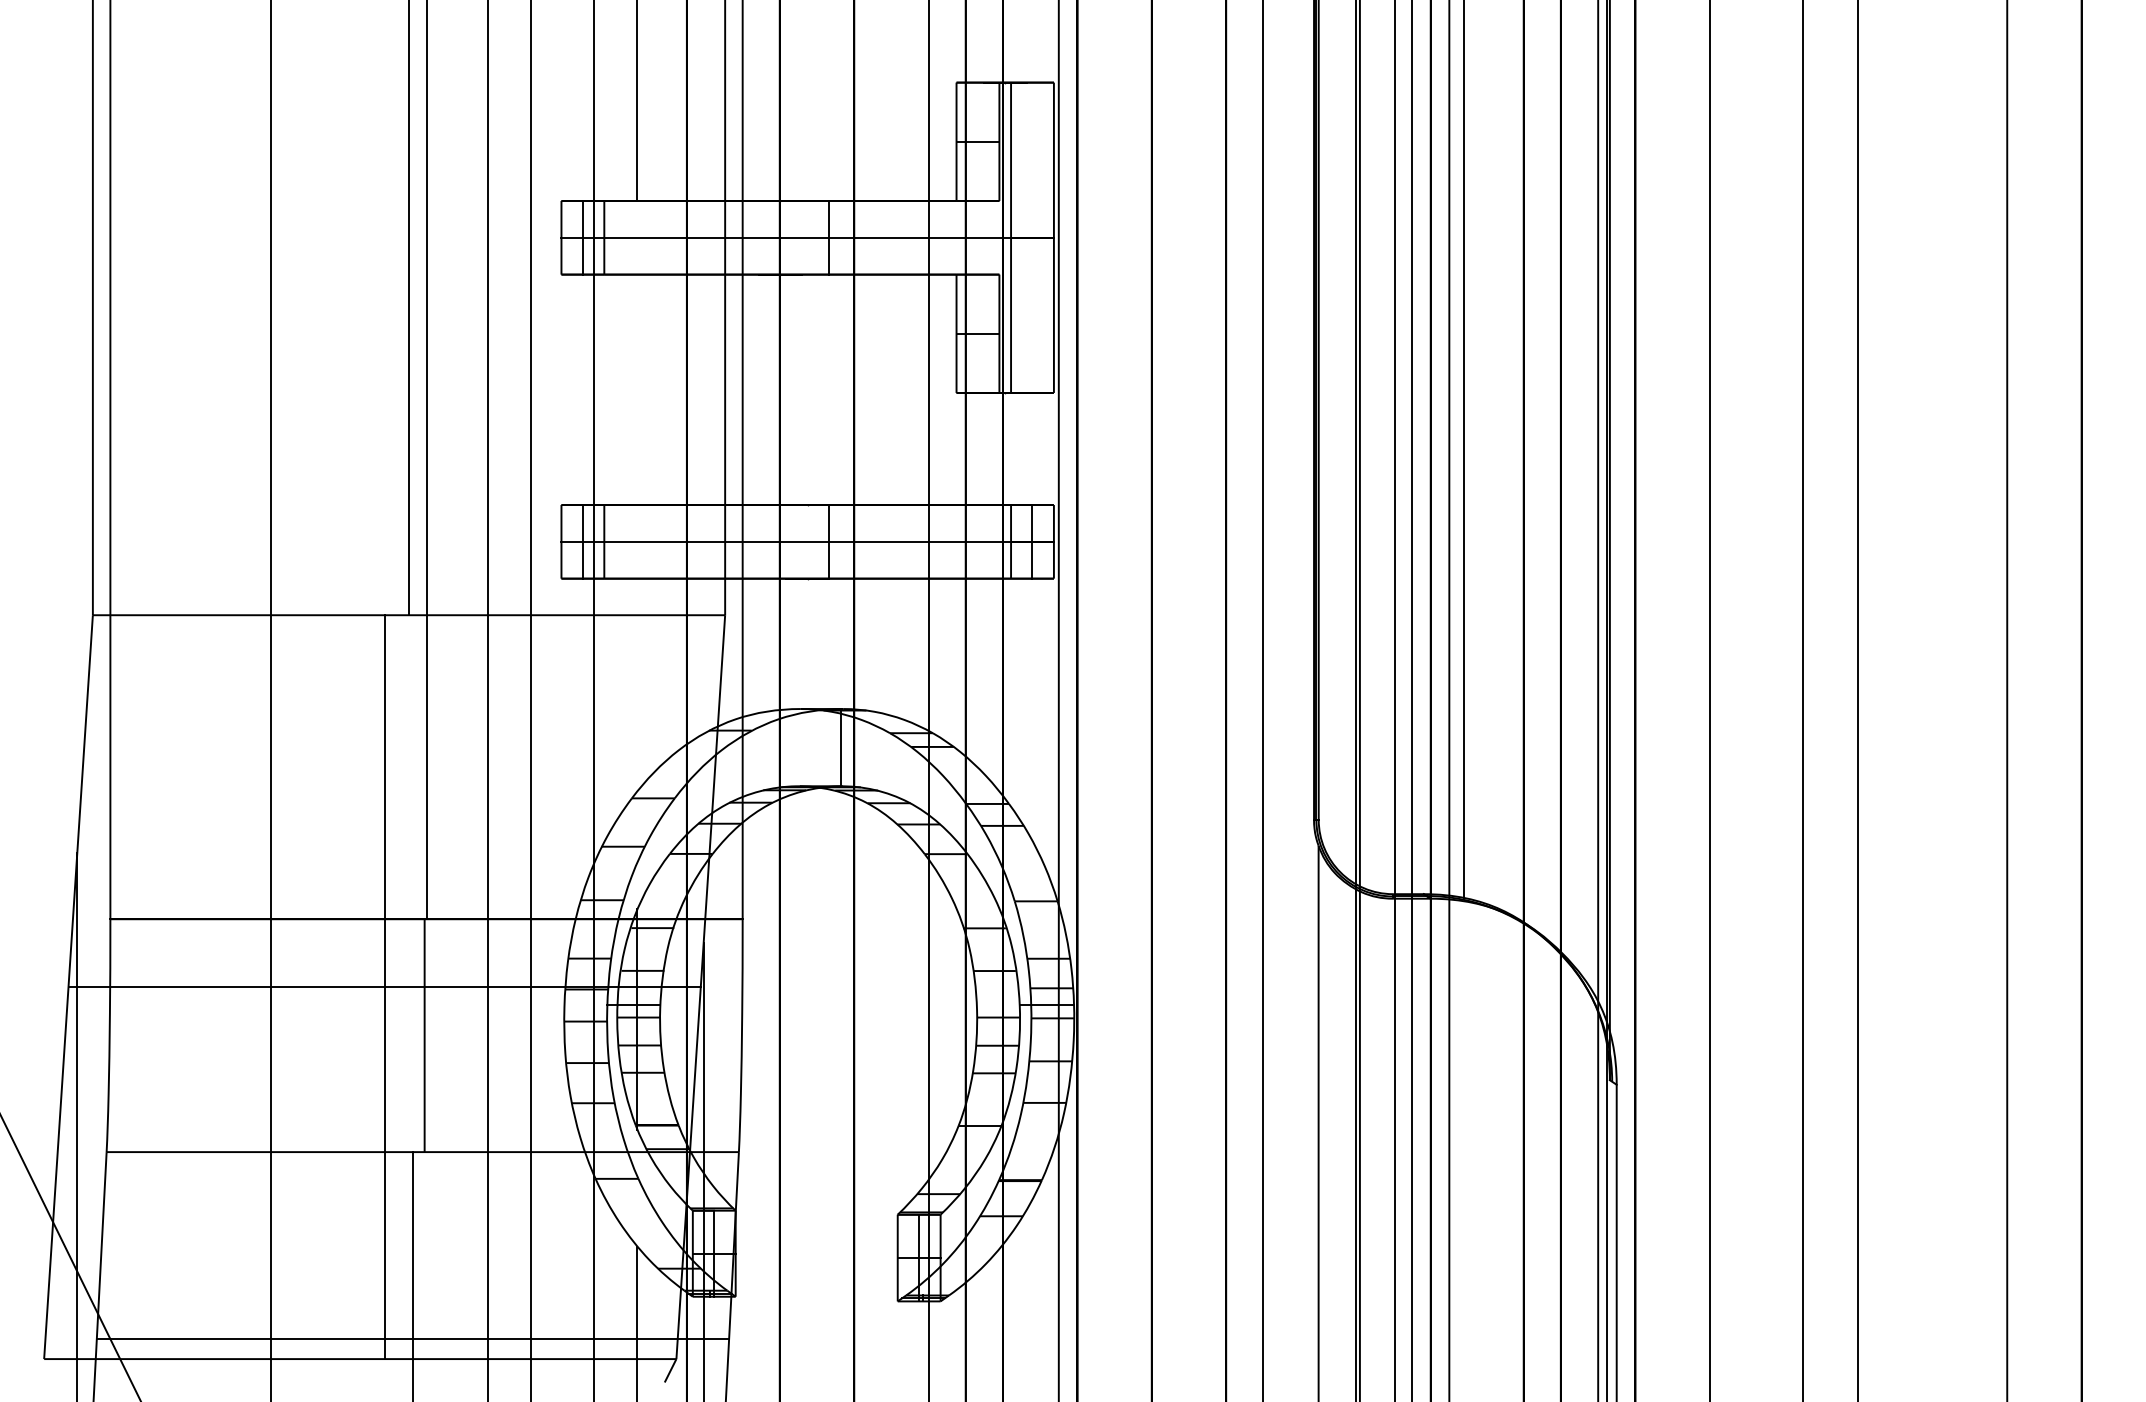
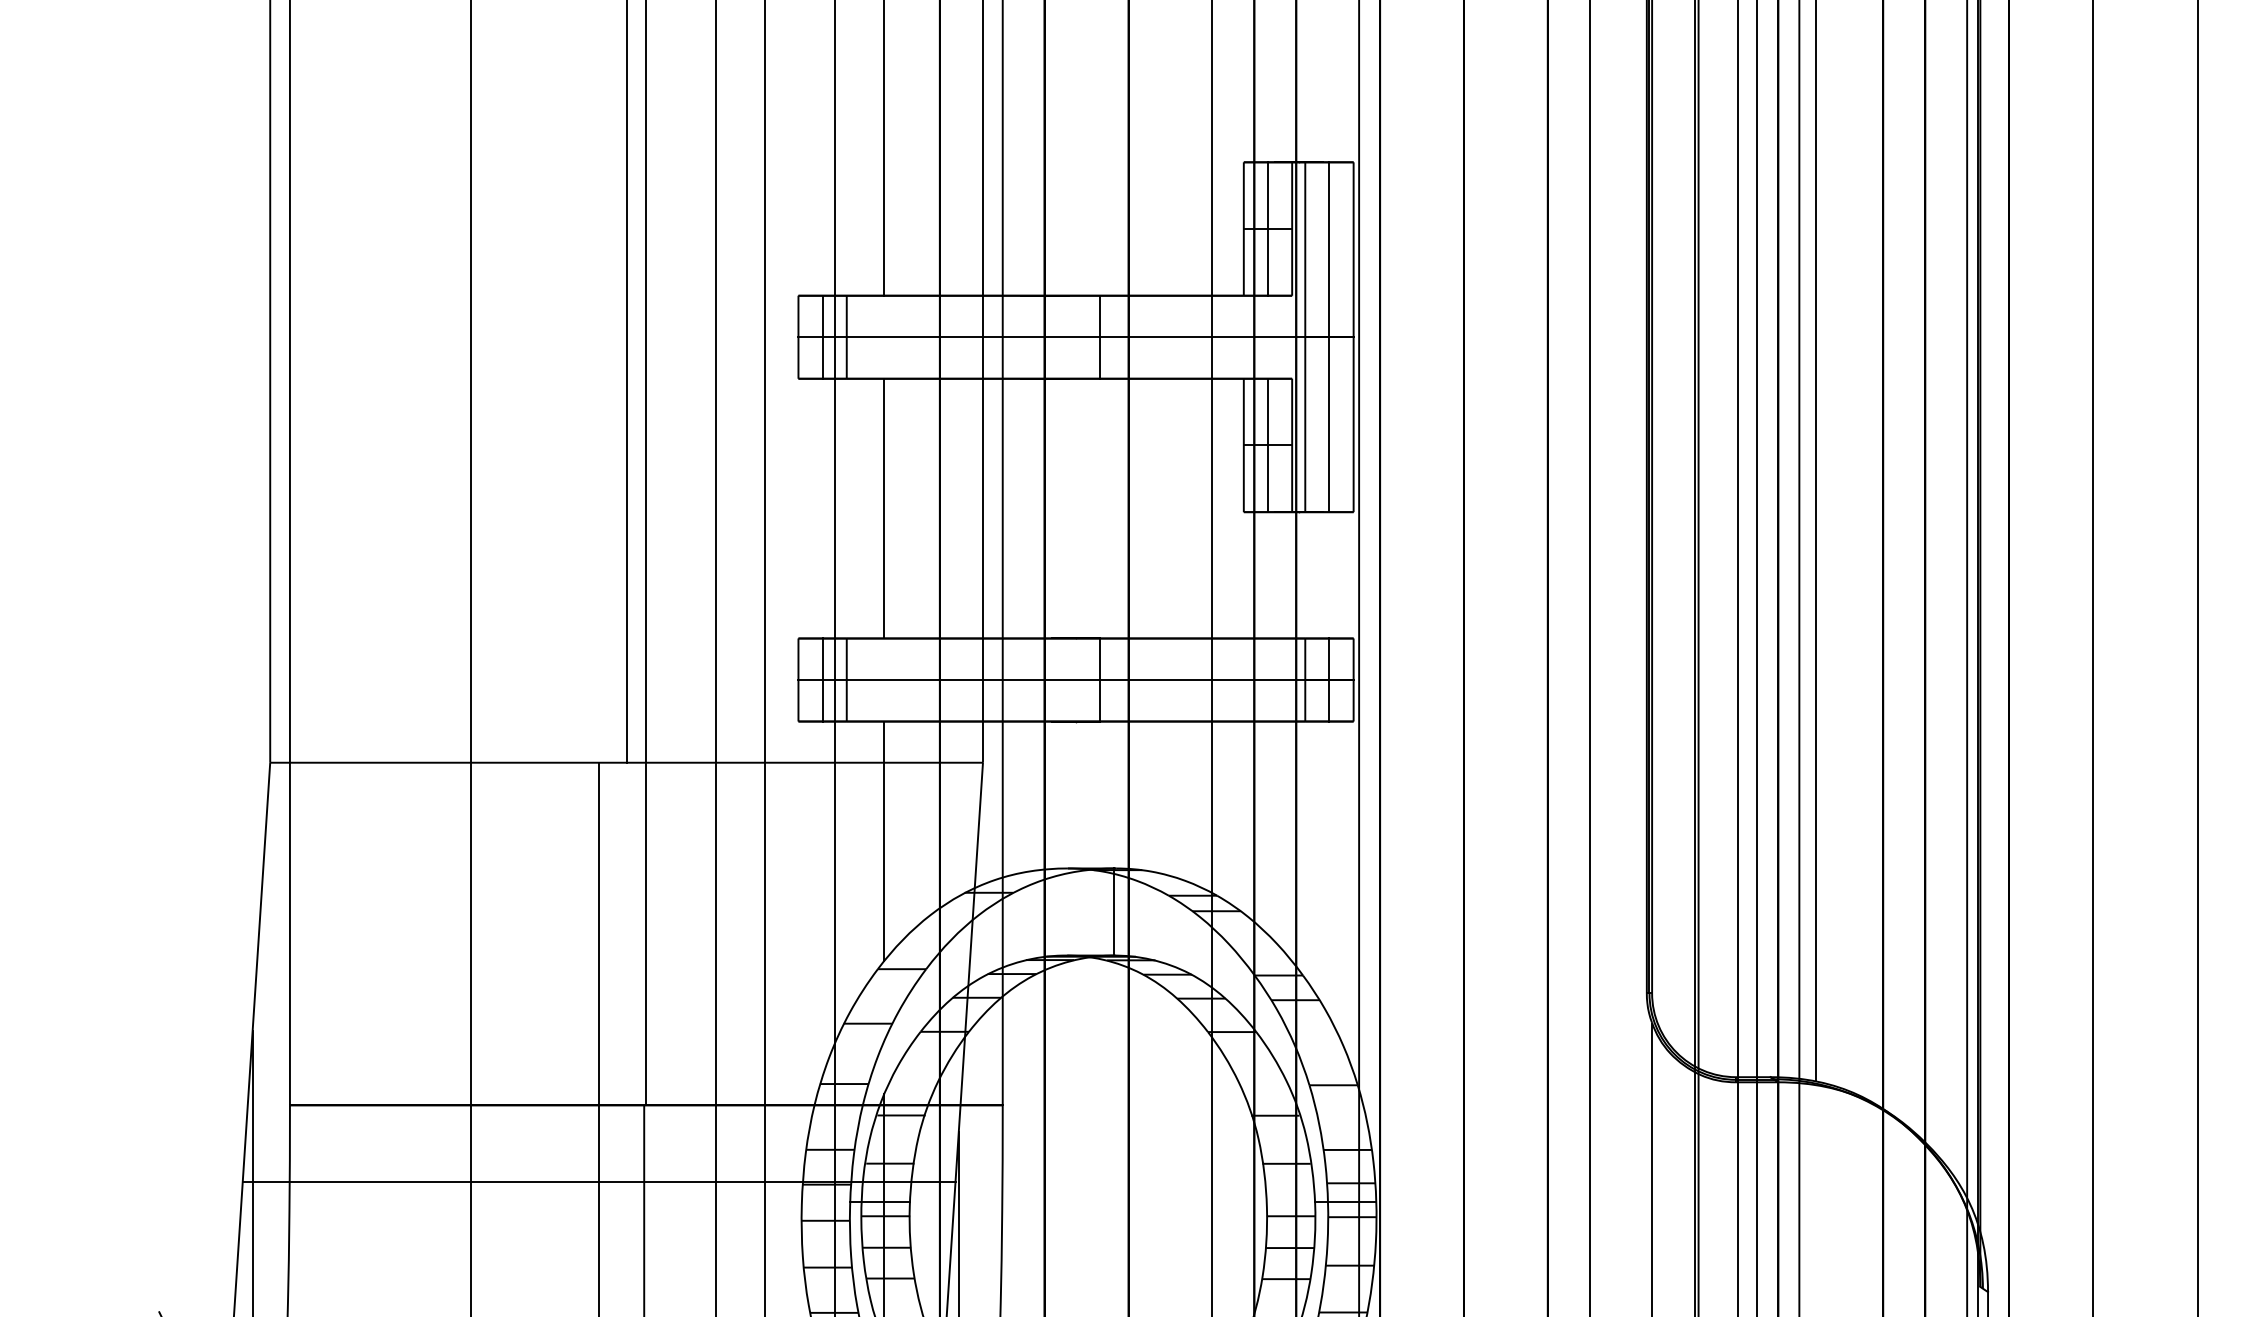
line: (977, 141) -> (1267, 228), added
line: (1032, 237) -> (1329, 336), added
line: (977, 333) -> (1267, 445), added
line: (637, 389) -> (884, 508), added
line: (637, 684) -> (884, 840), added

